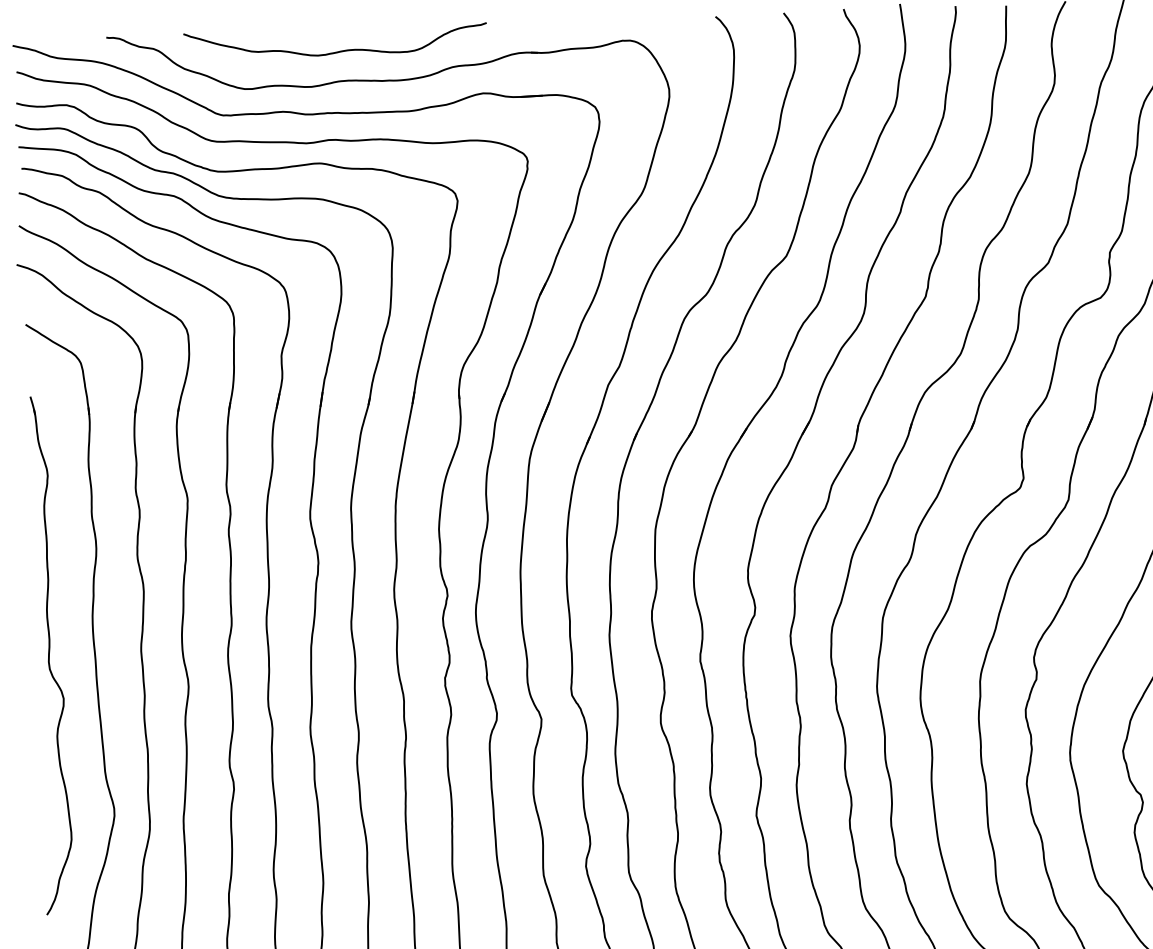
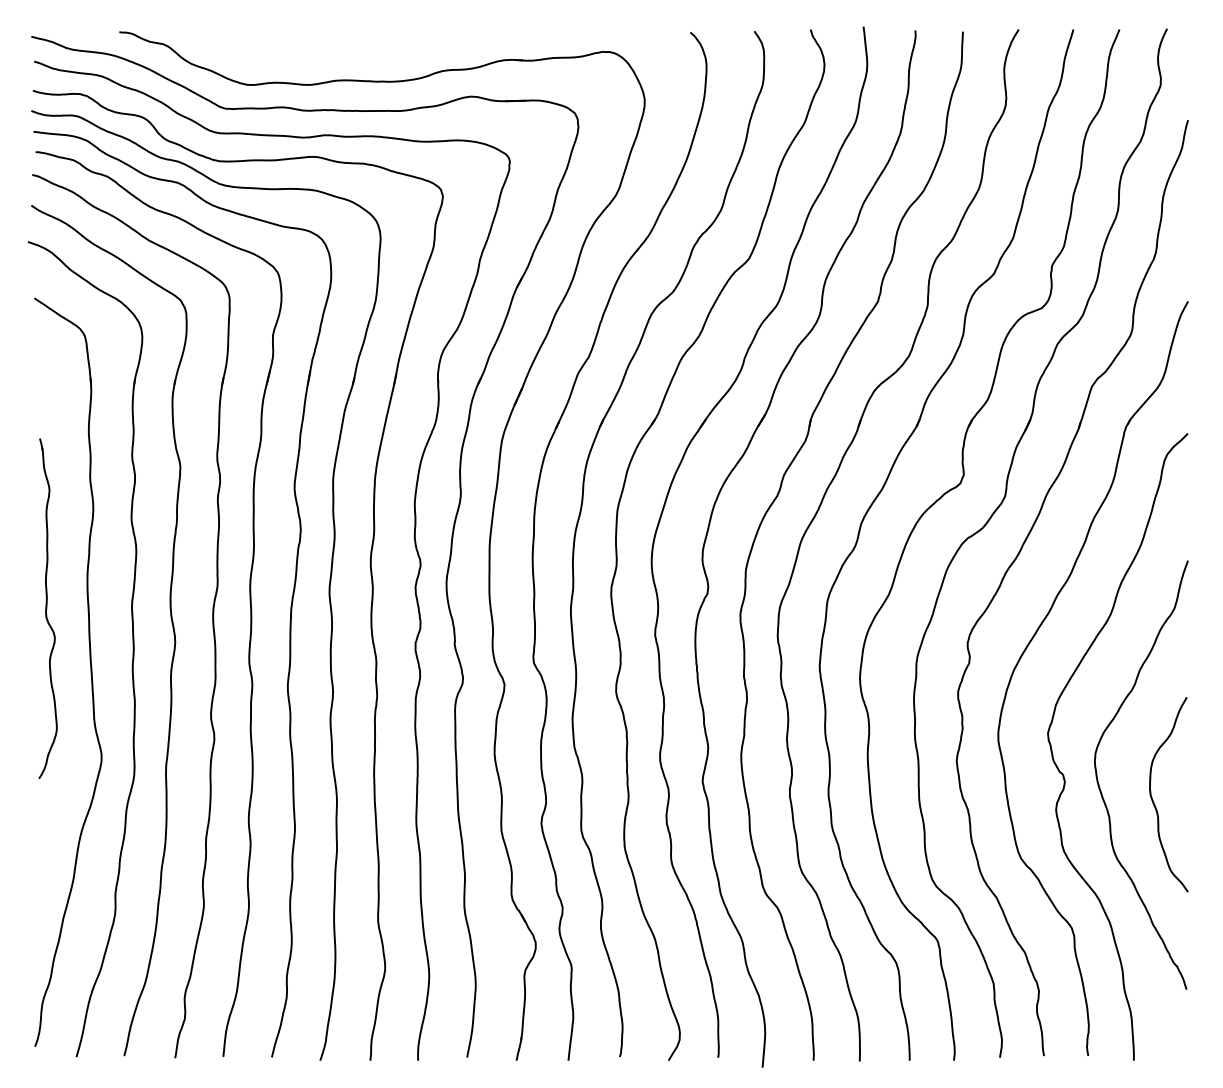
curve: (335, 51) -> (333, 52), removed
part: (51, 655) -> (47, 608), size x0.7

